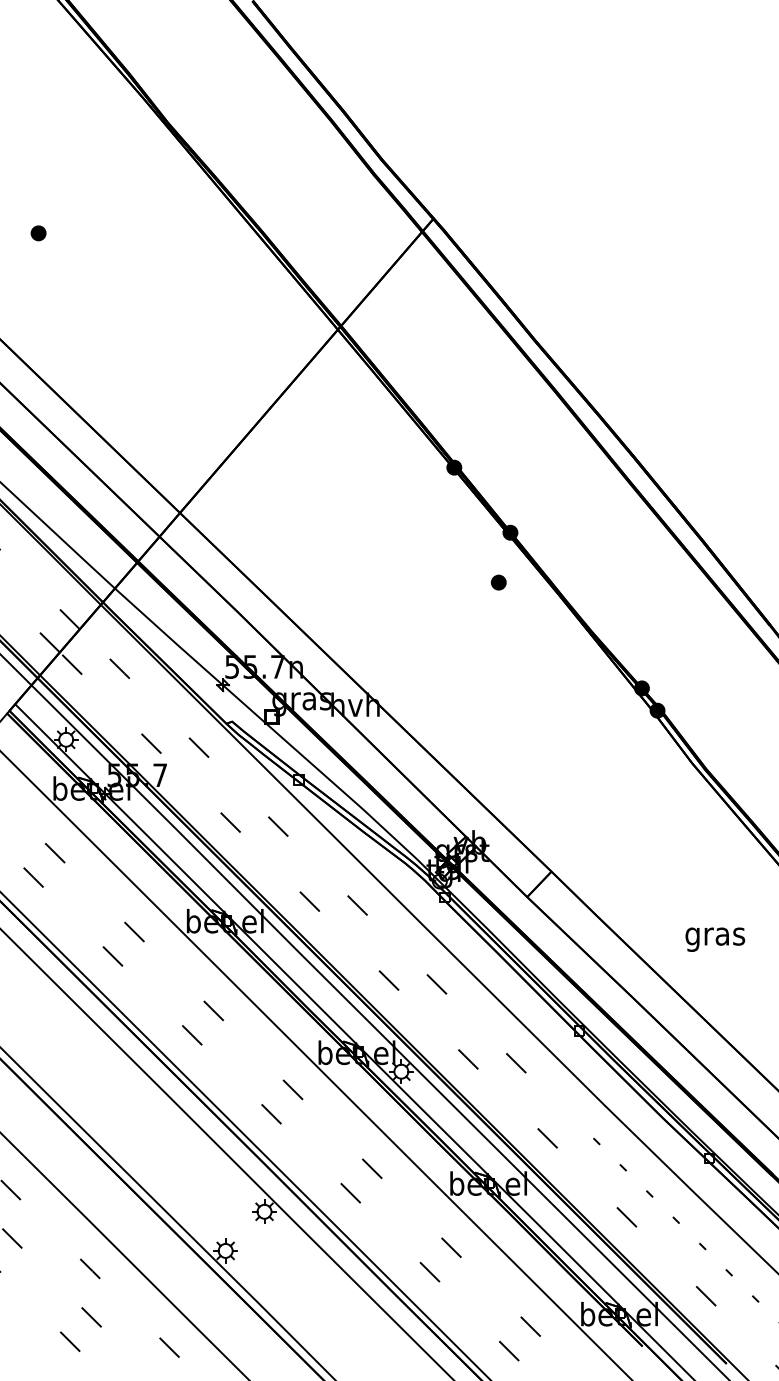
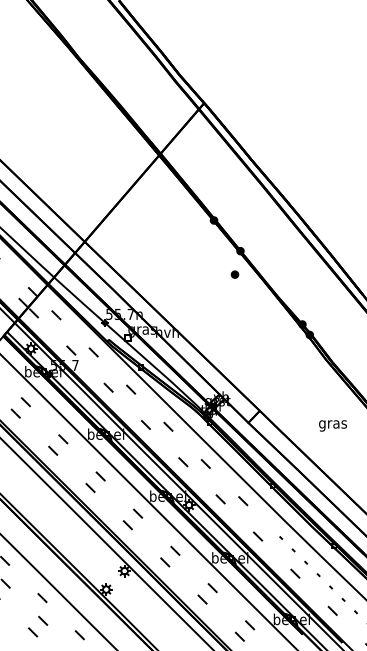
part: (39, 232) -> (18, 109), removed
text: (714, 938) -> (332, 425), moved

